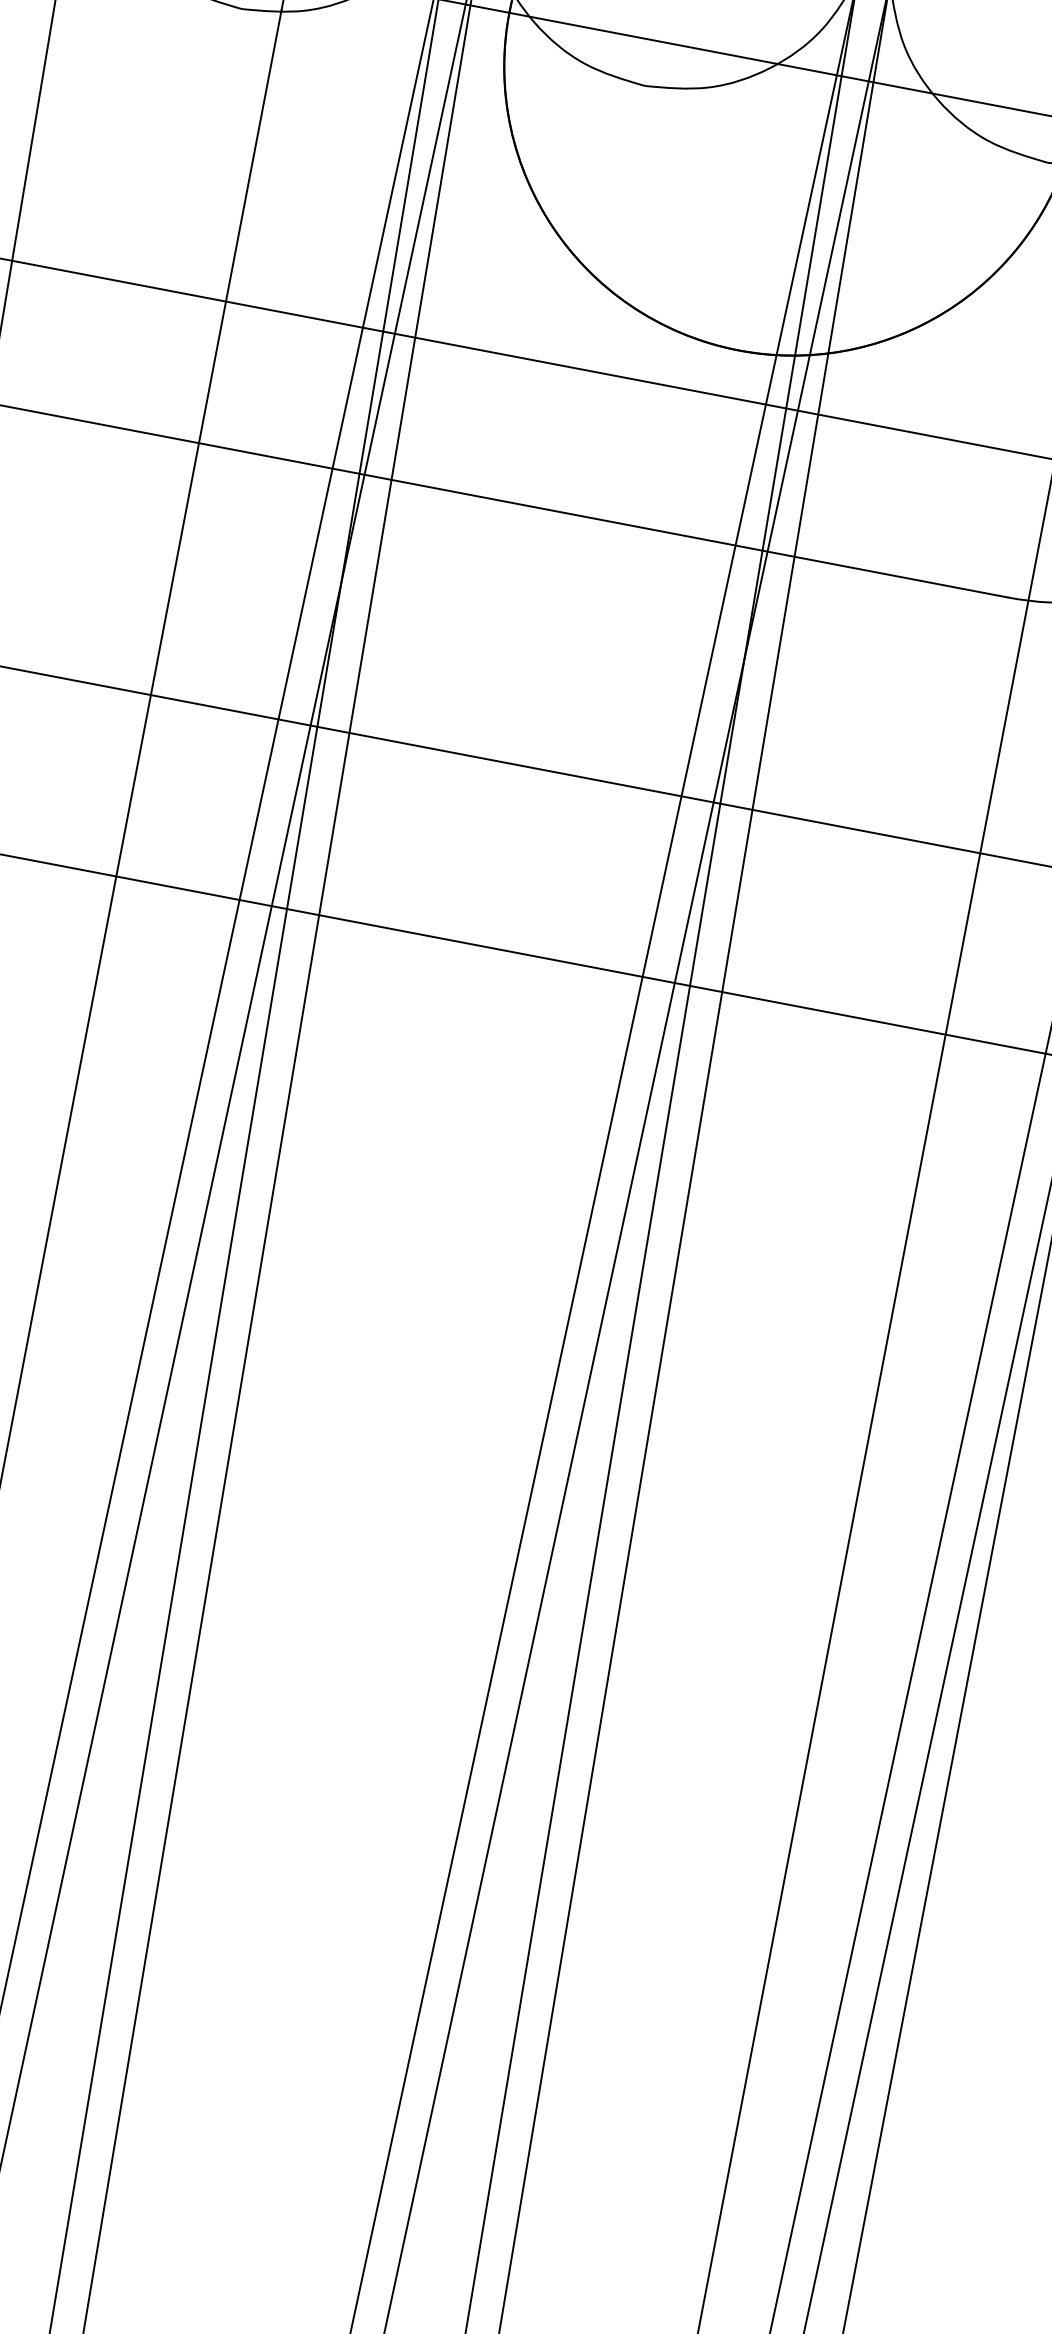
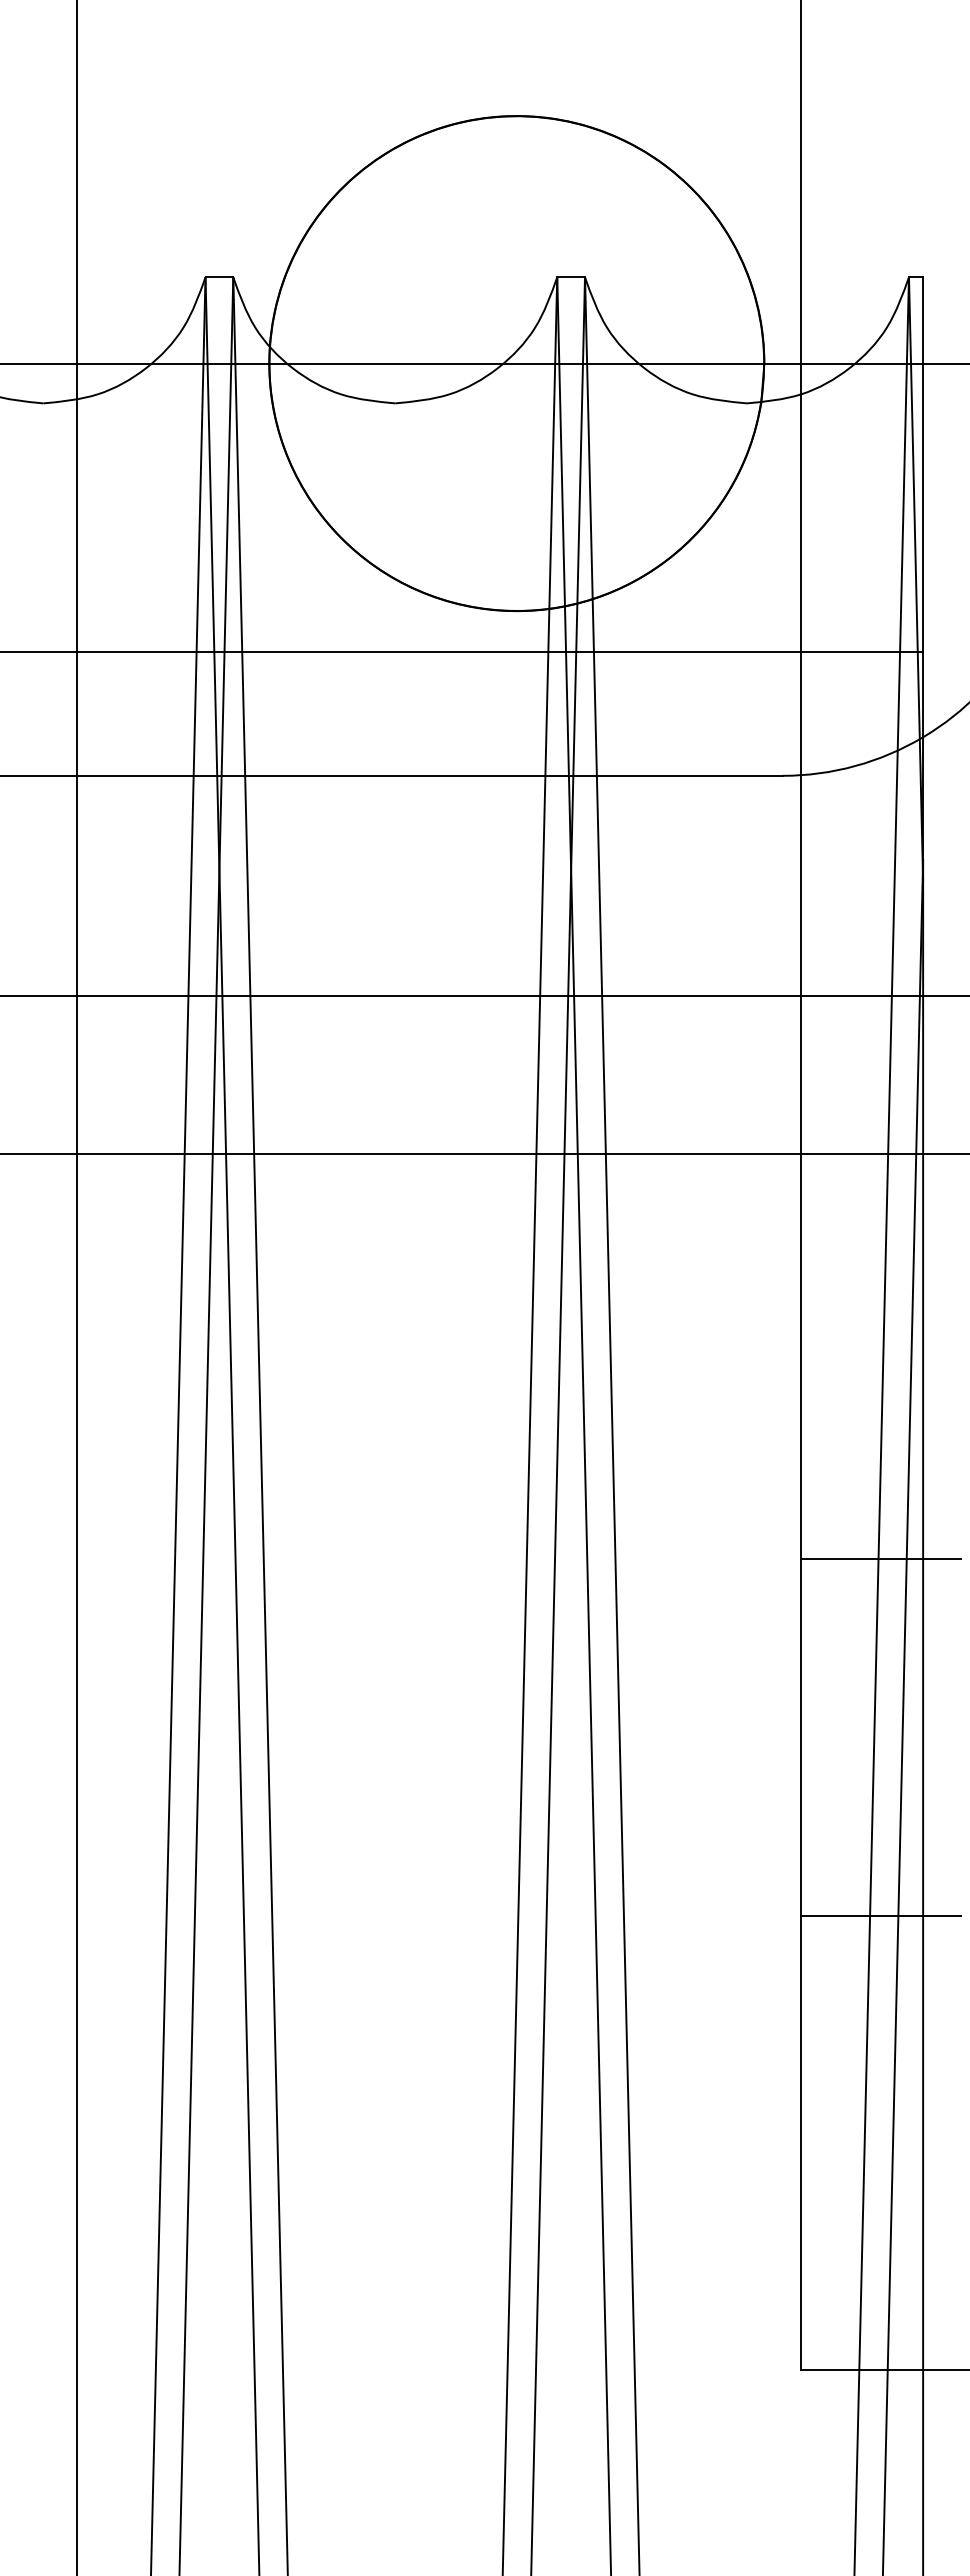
line: (948, 1515) -> (880, 1558), added
line: (870, 1924) -> (880, 1915), added

